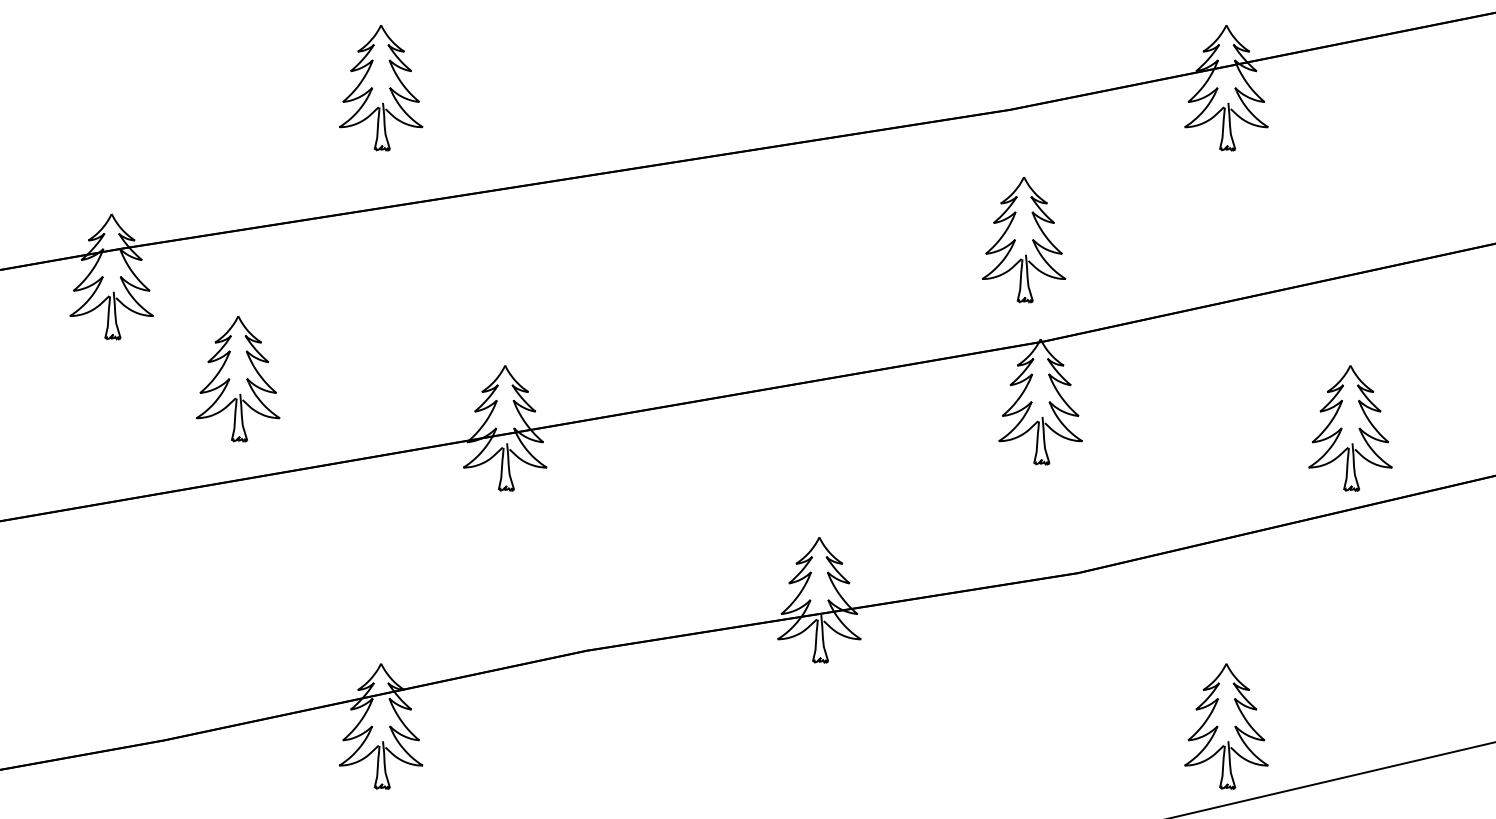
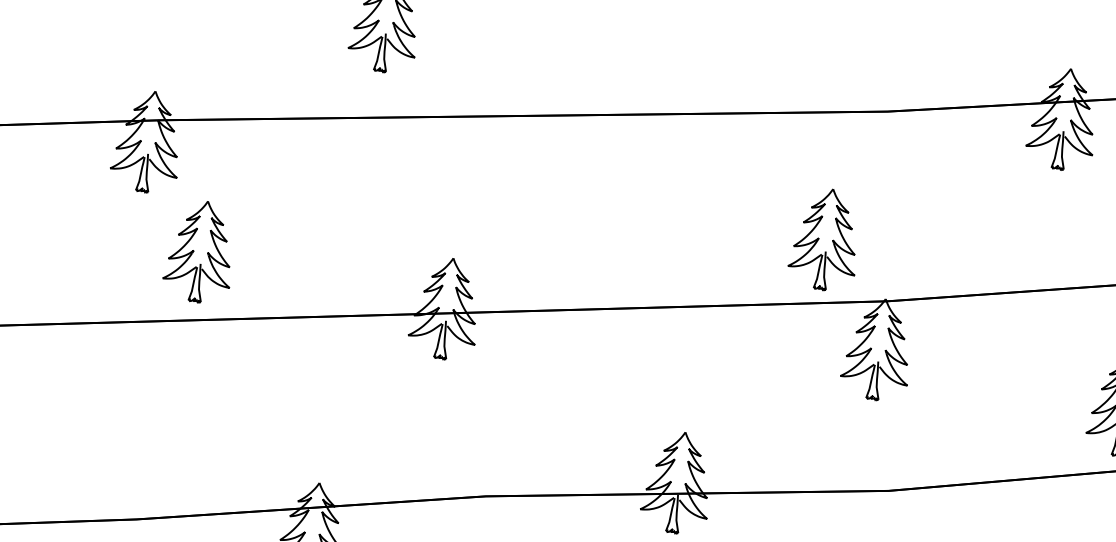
part: (1023, 240) -> (825, 239), moved
part: (238, 379) -> (200, 252), moved

